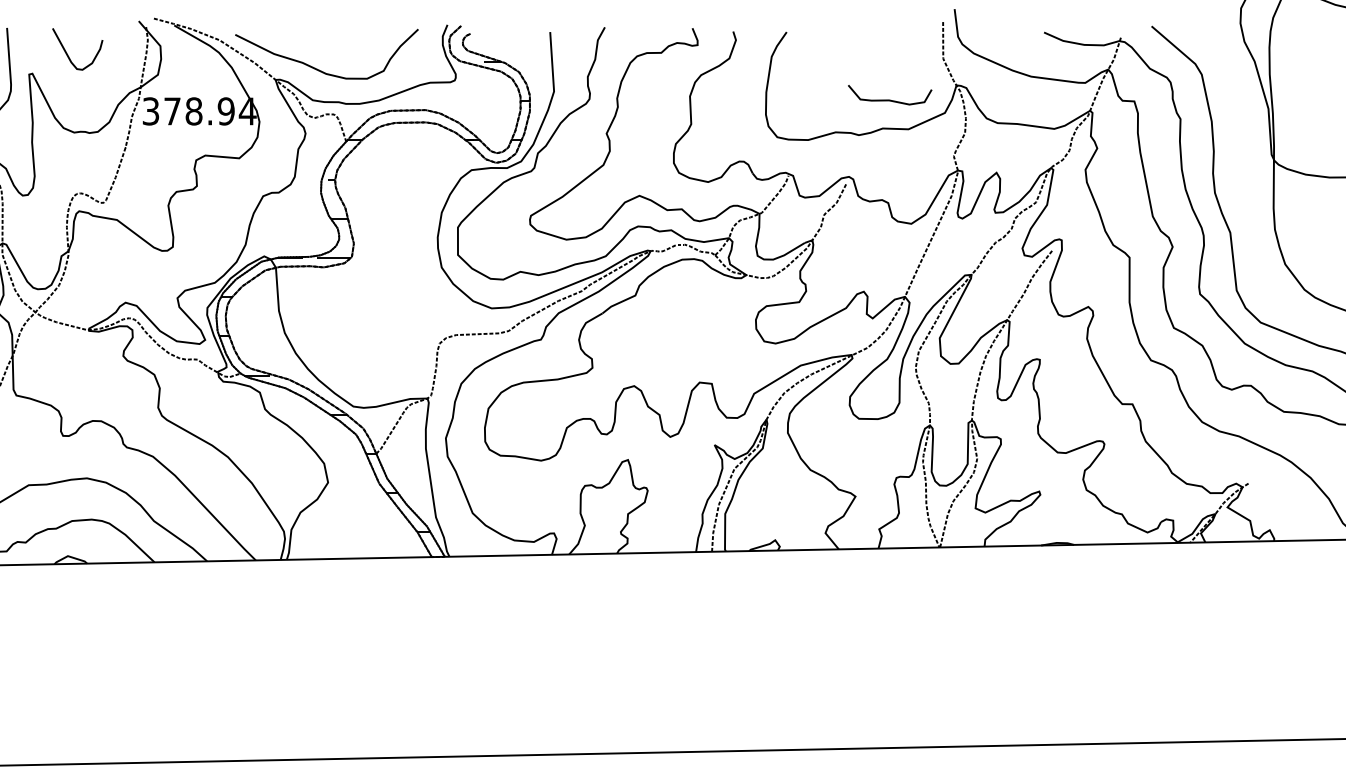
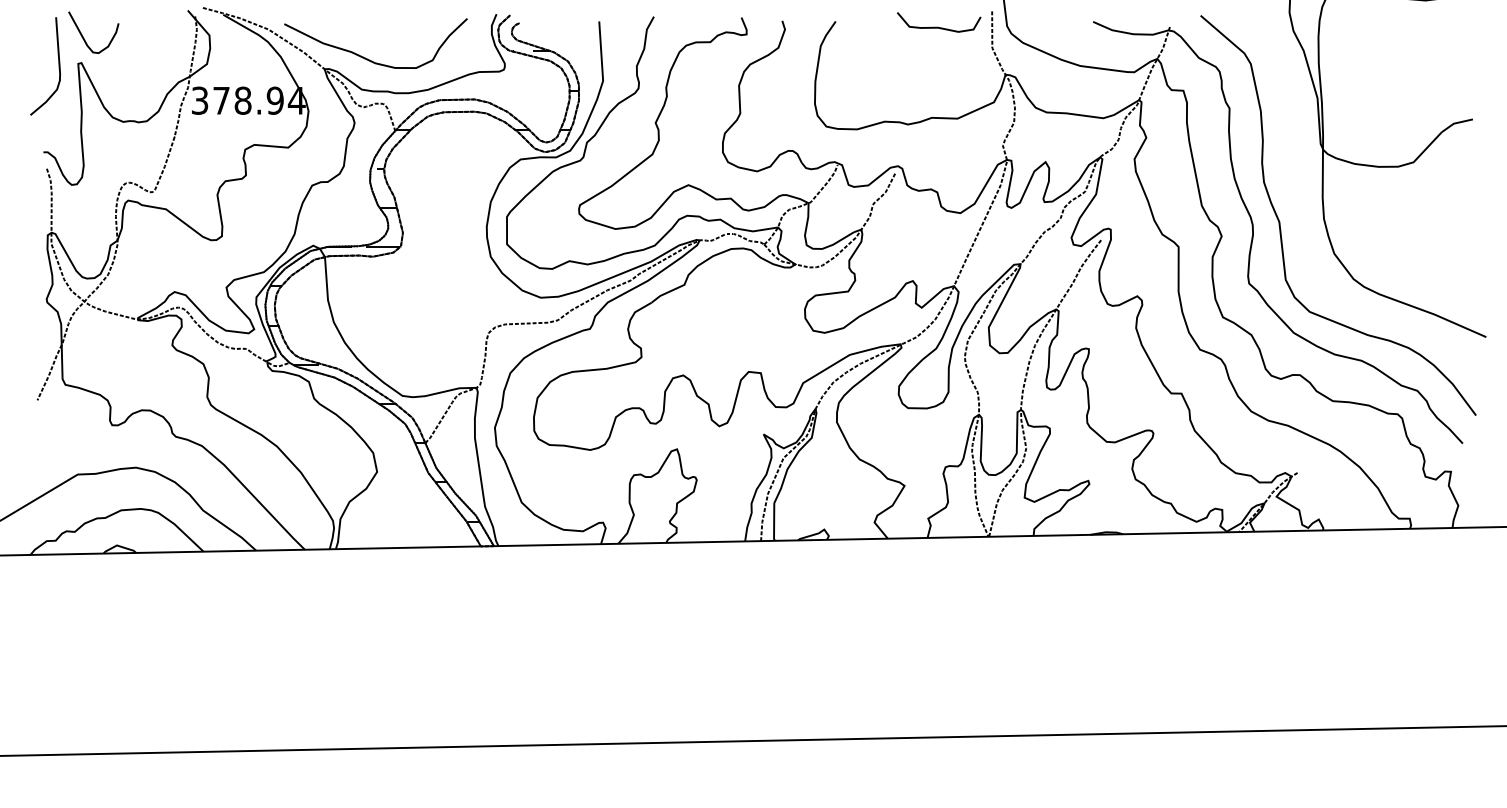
curve: (67, 53) -> (83, 36), moved
curve: (889, 99) -> (938, 26), moved

